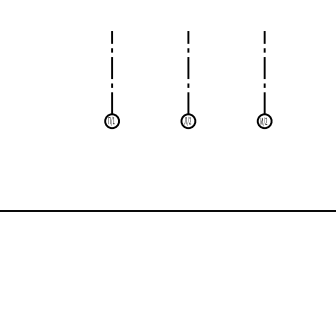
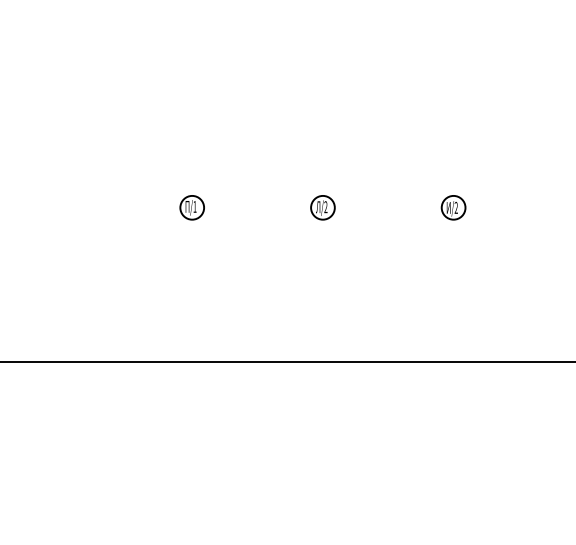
line: (112, 72) -> (192, 124), removed
line: (188, 72) -> (323, 124), removed
line: (264, 72) -> (453, 124), removed

